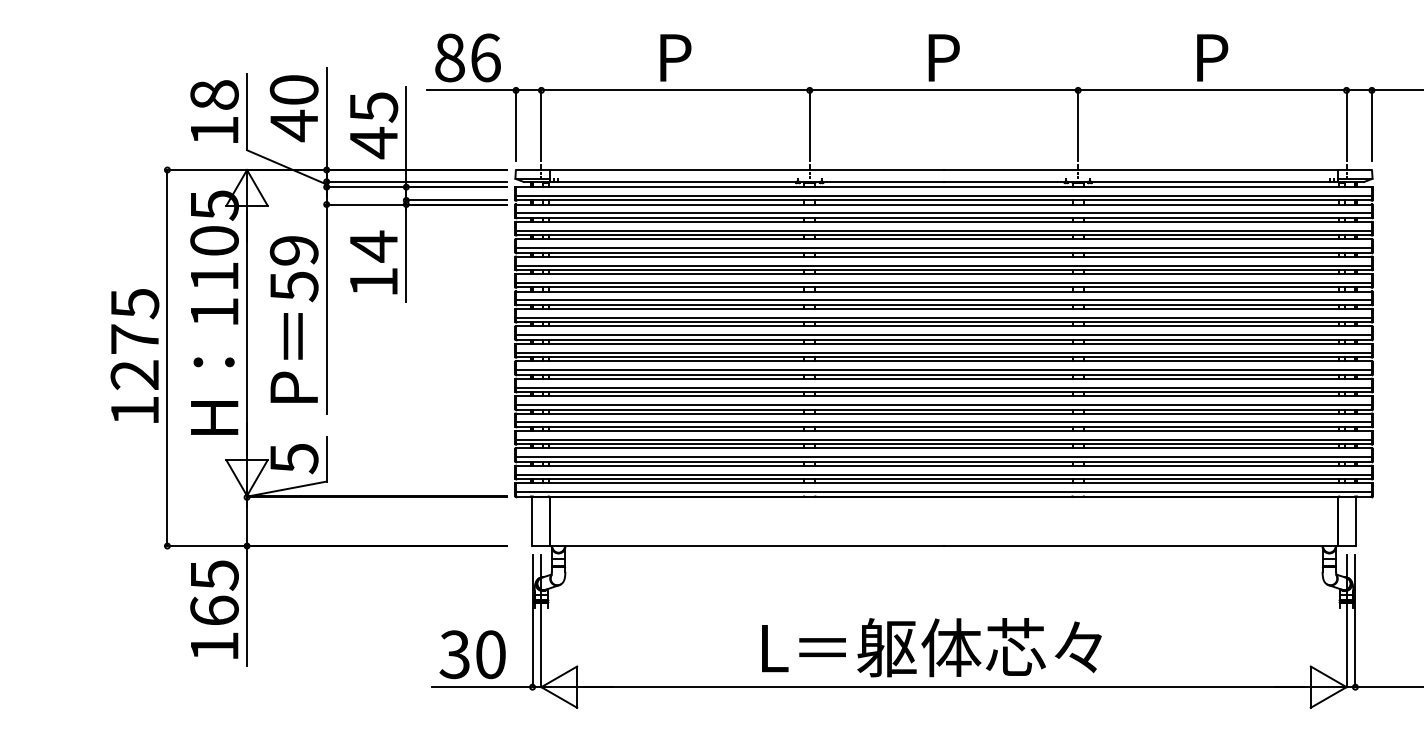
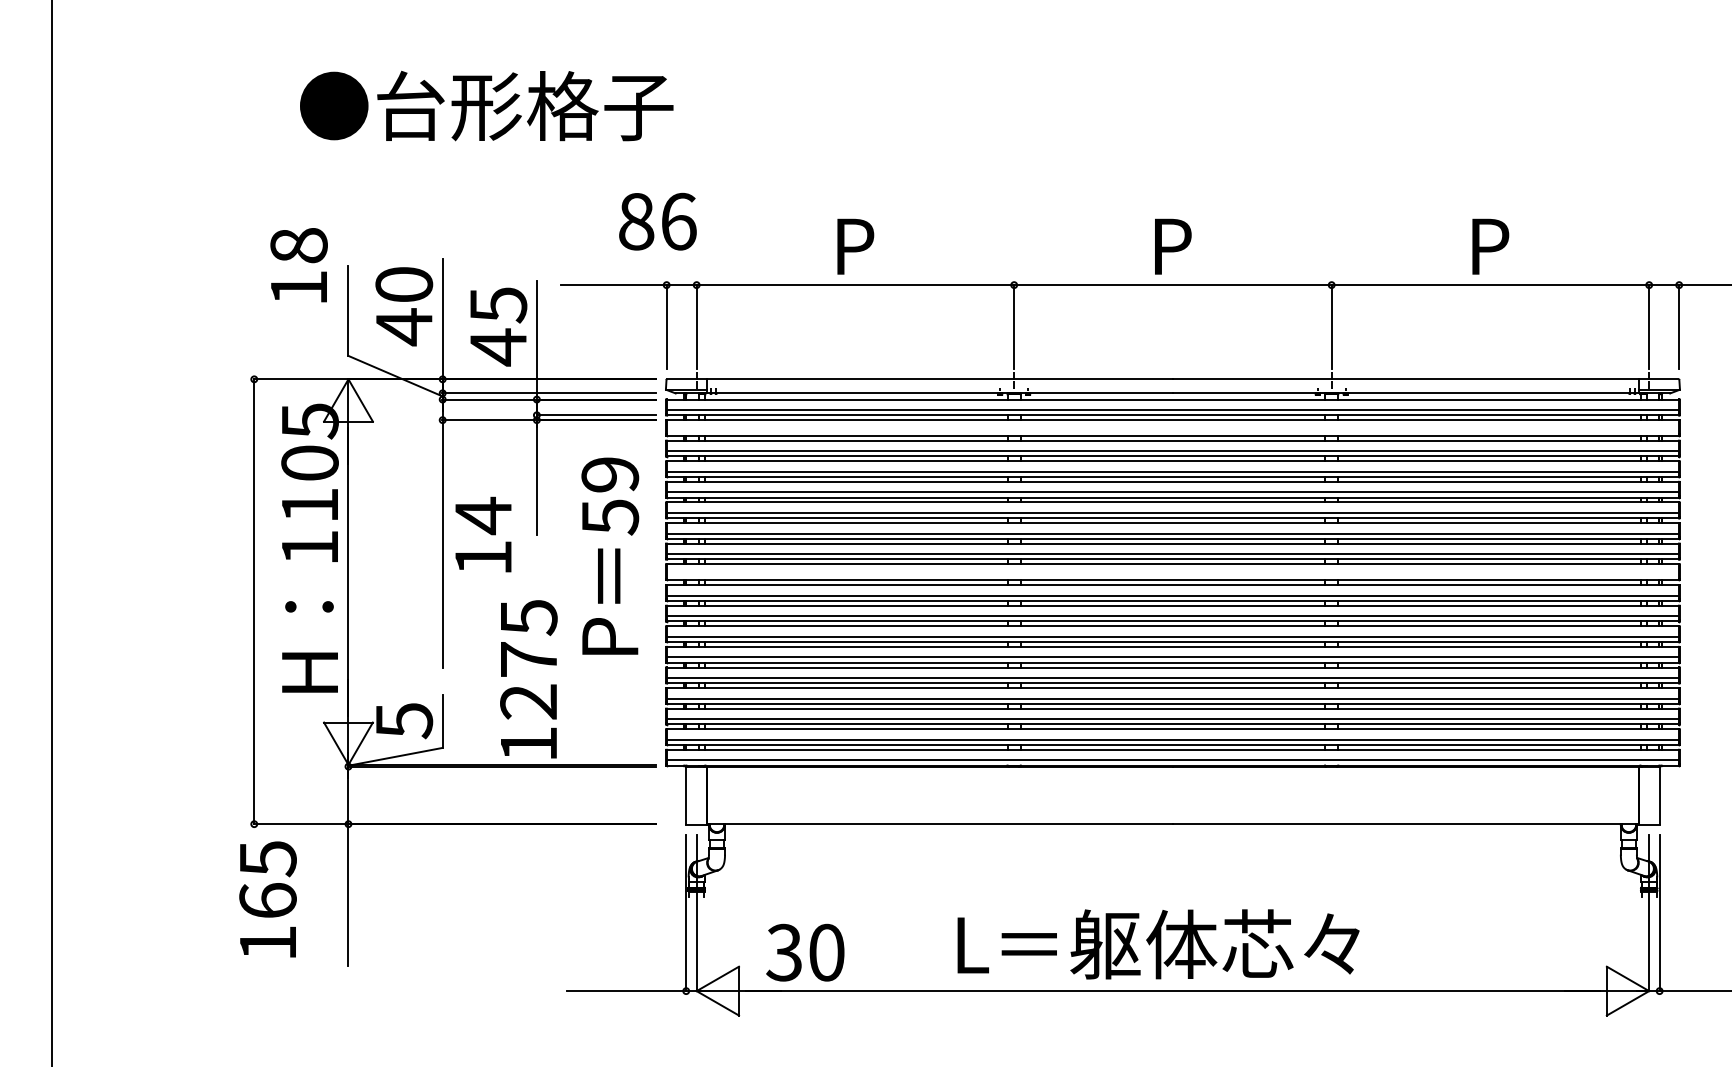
text: (467, 57) -> (657, 221), moved
text: (214, 111) -> (298, 265), moved
line: (943, 213) -> (1172, 430), removed
text: (373, 262) -> (483, 534), moved
text: (294, 318) -> (610, 555), moved
line: (943, 334) -> (1172, 574), removed
text: (134, 356) -> (528, 679), moved
text: (214, 609) -> (267, 899), moved
text: (472, 654) -> (805, 952), moved

